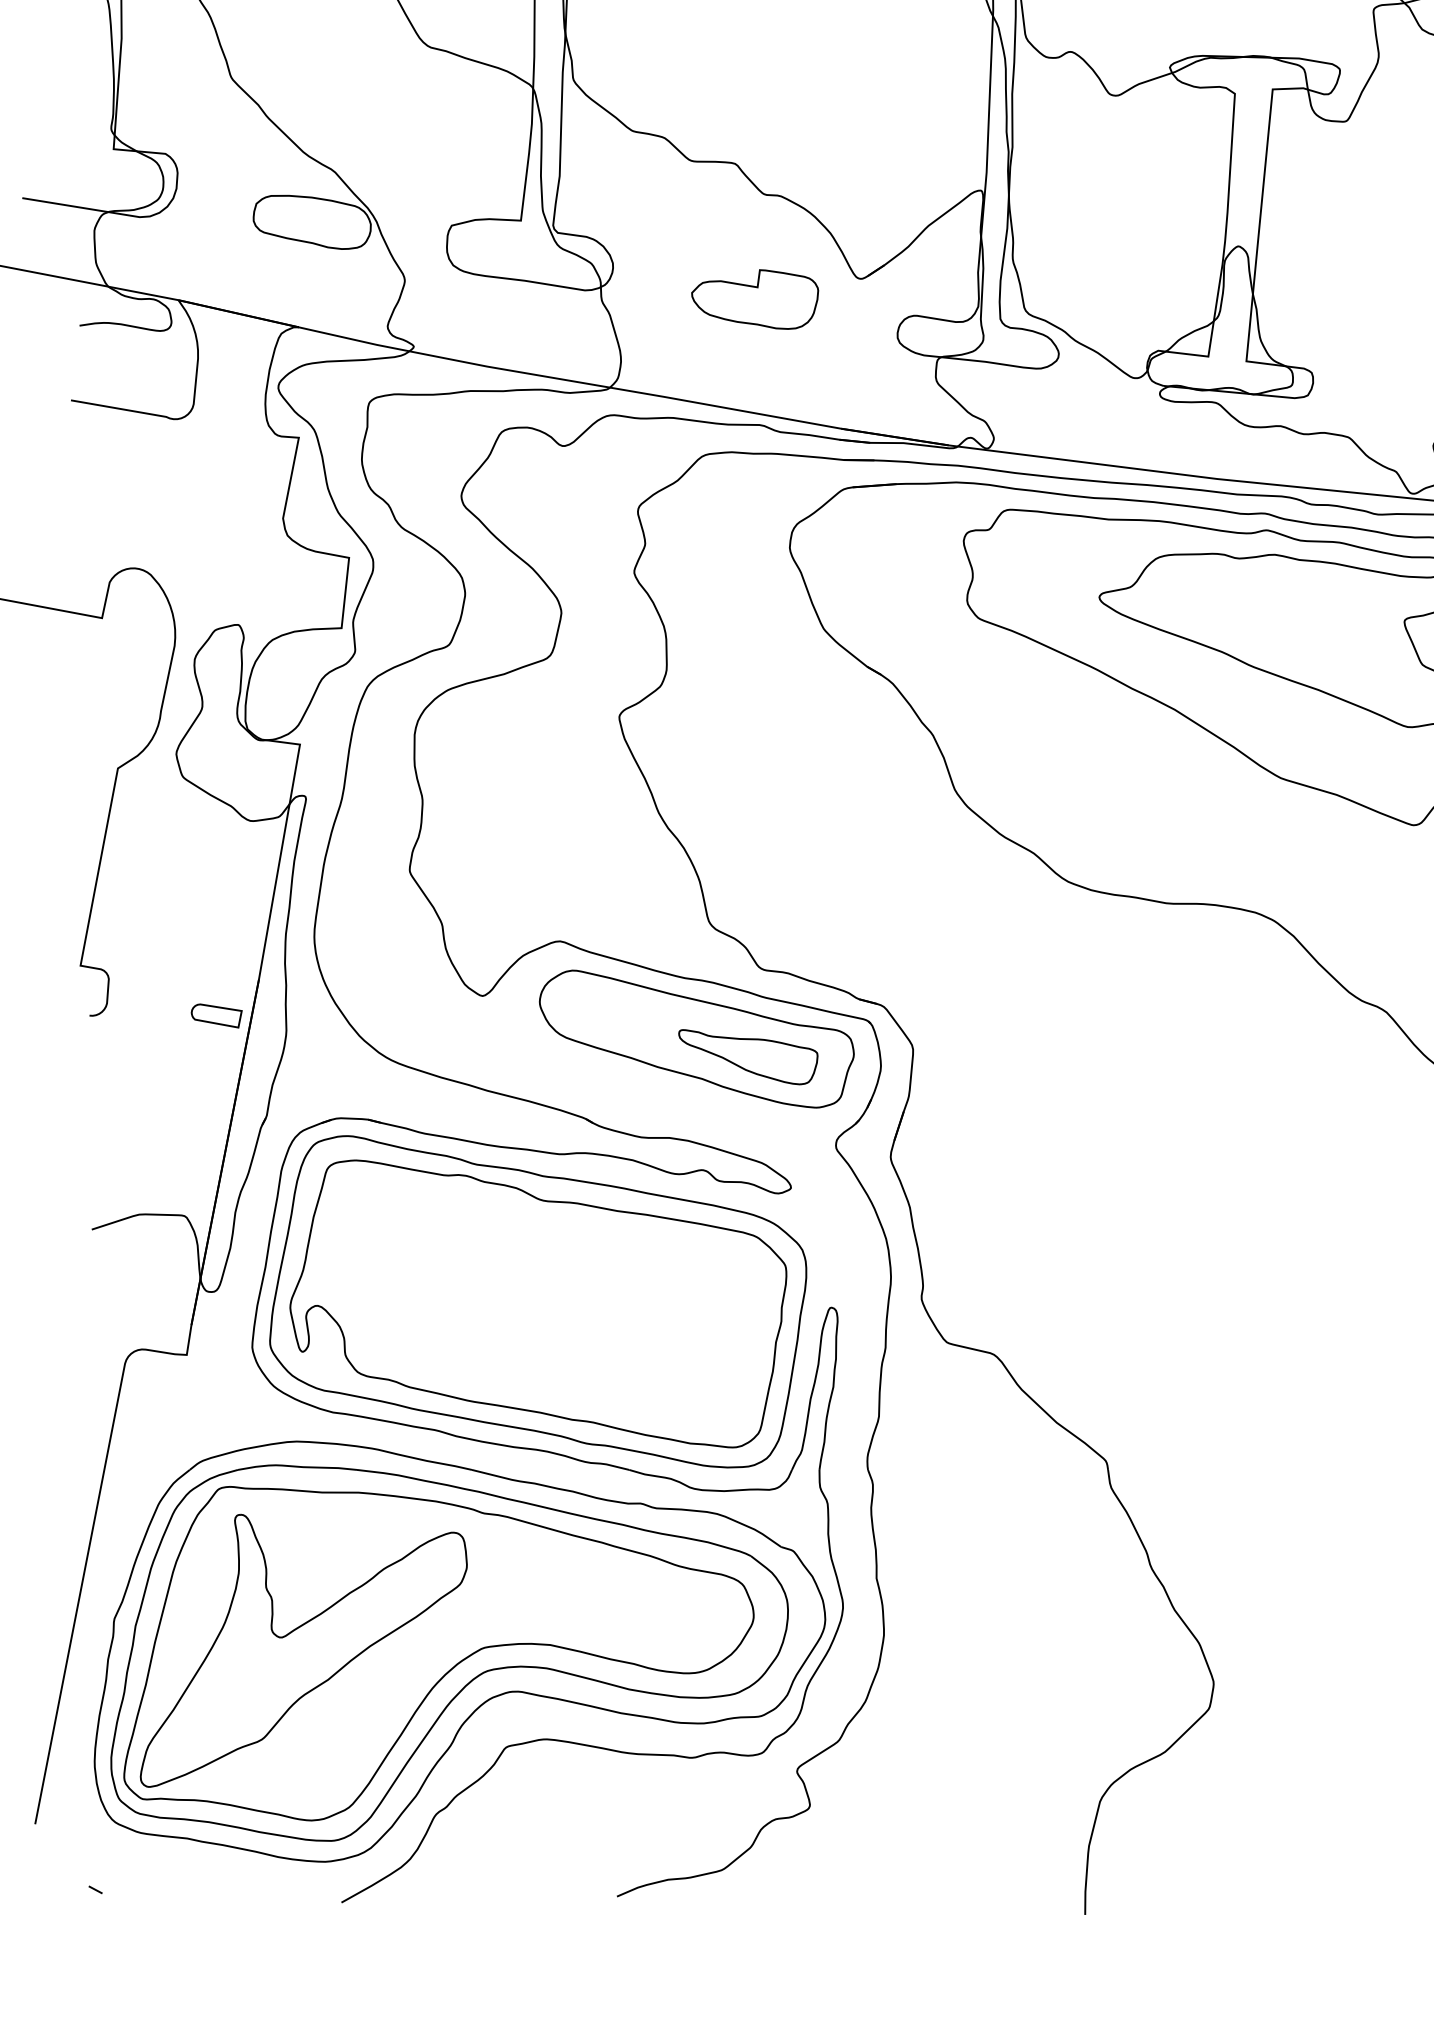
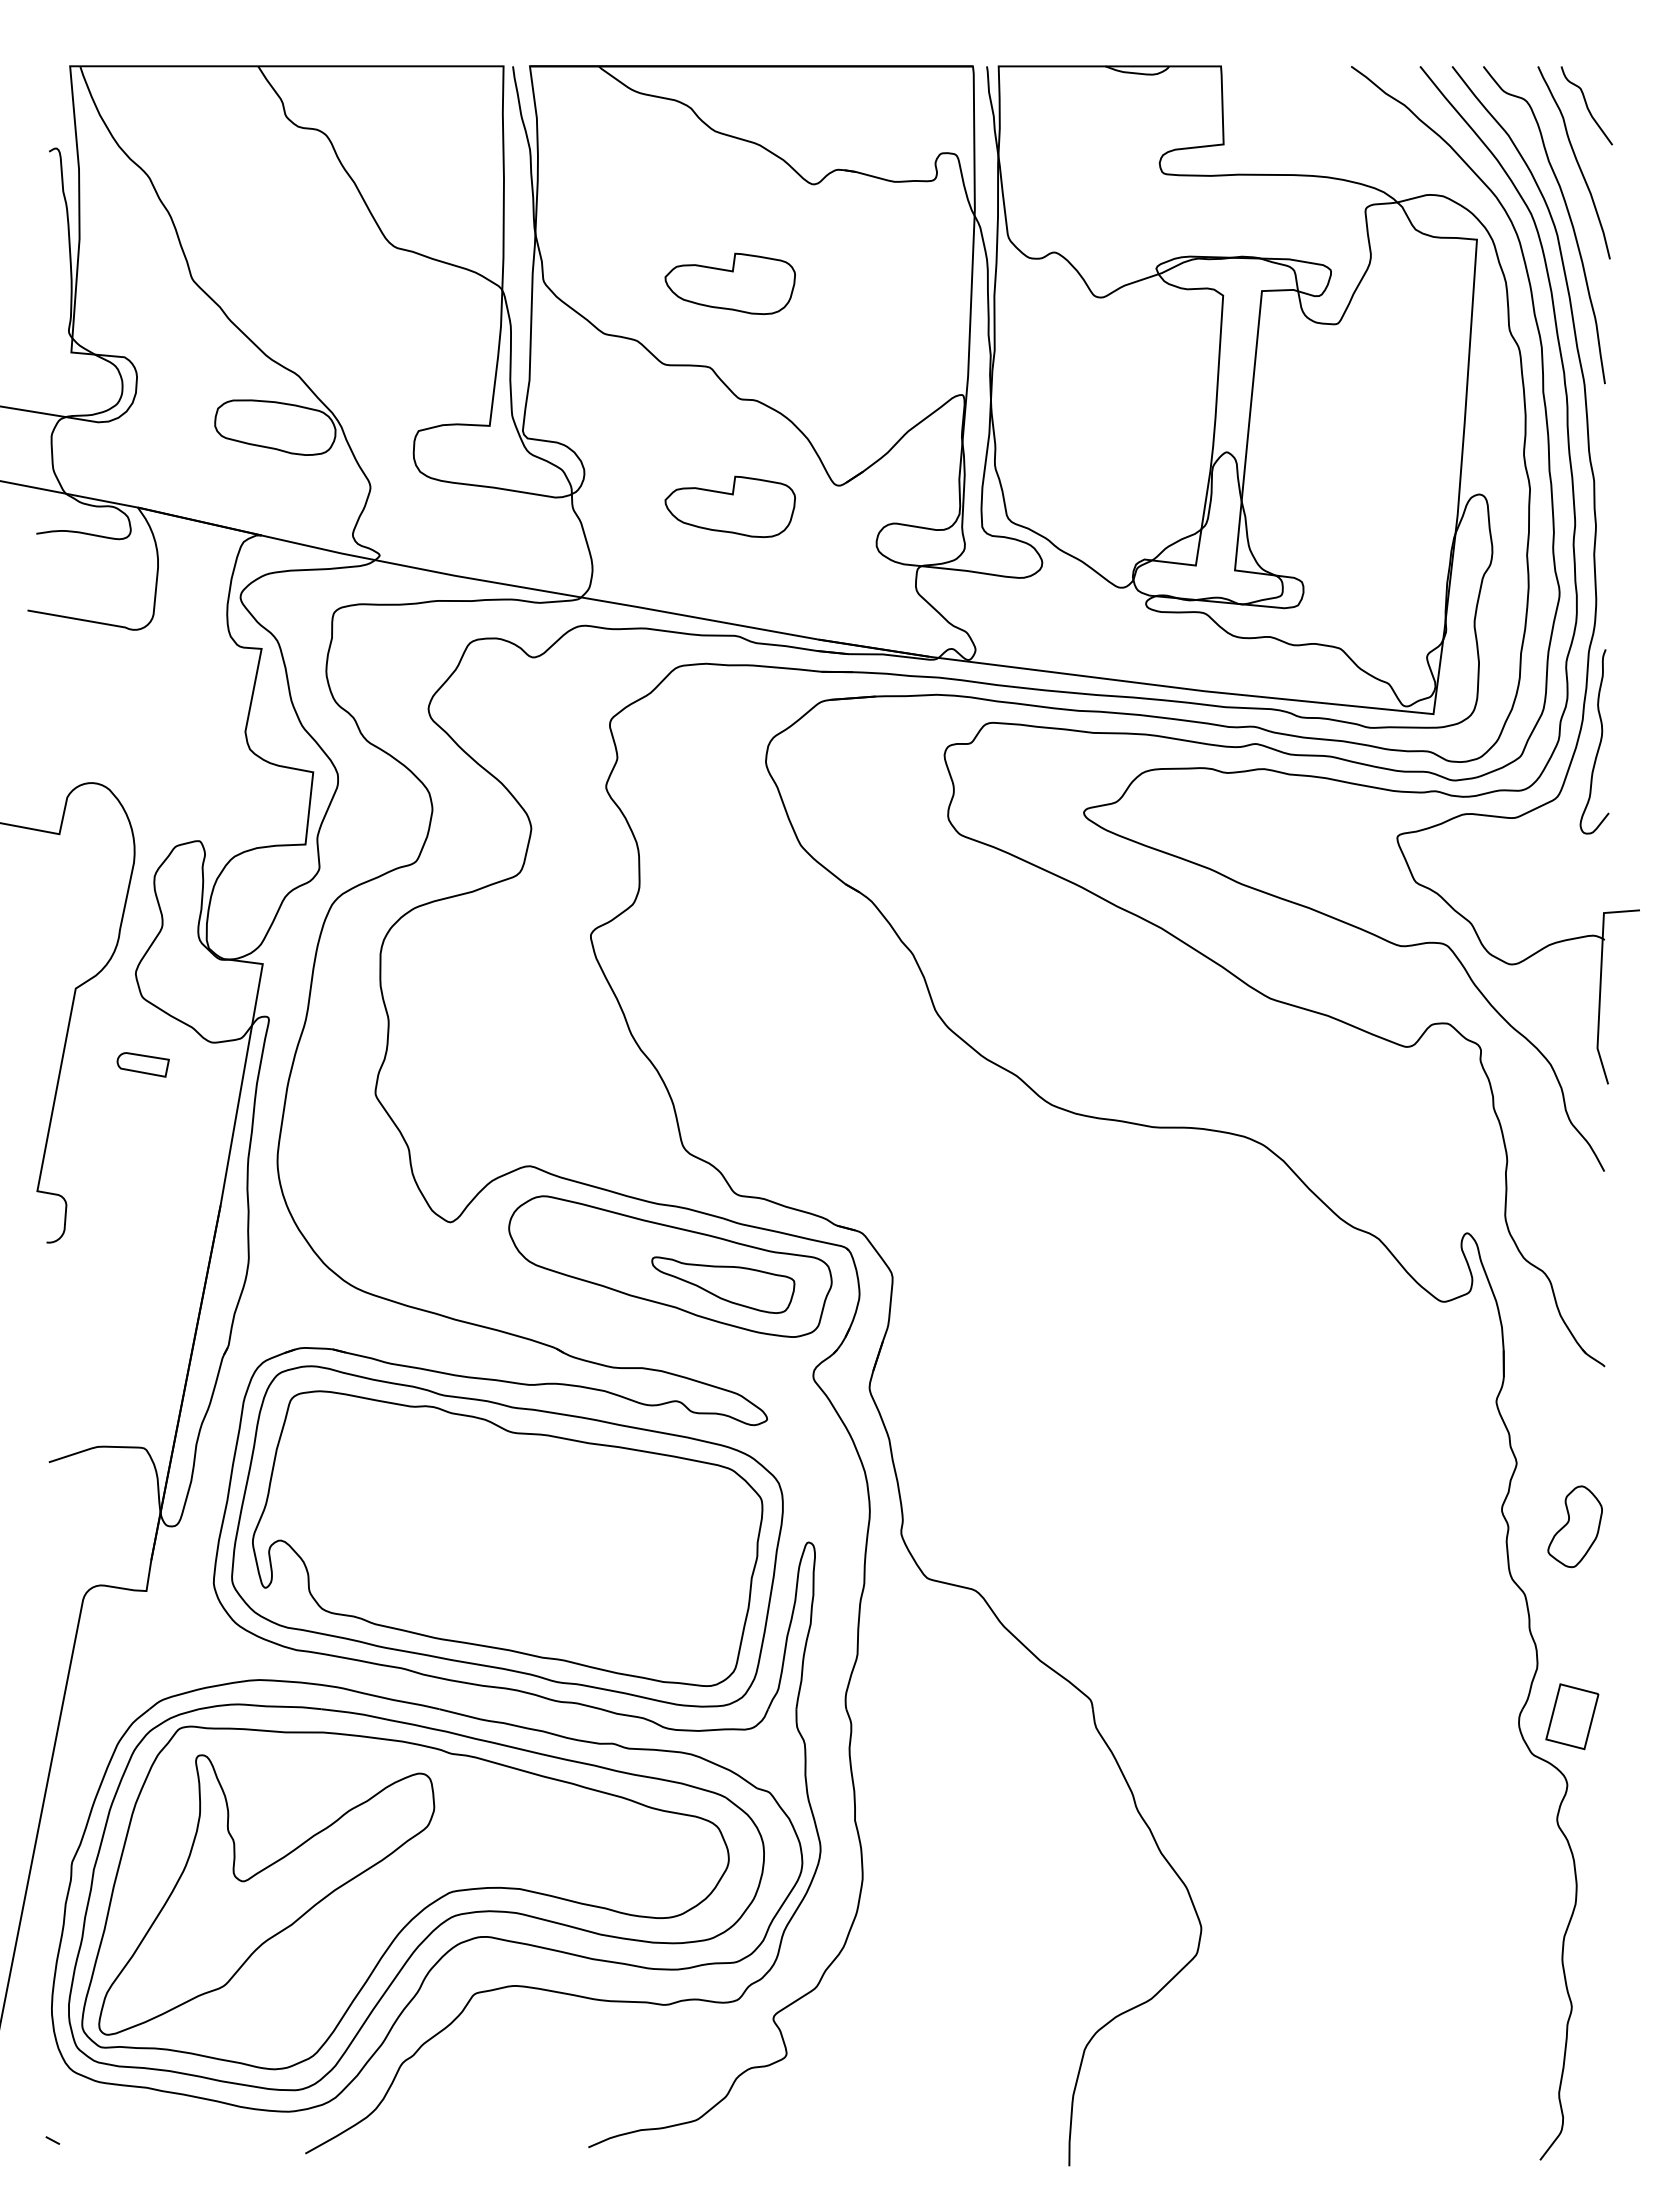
part: (754, 82) -> (729, 283), added
part: (216, 1015) -> (142, 1064), moved

